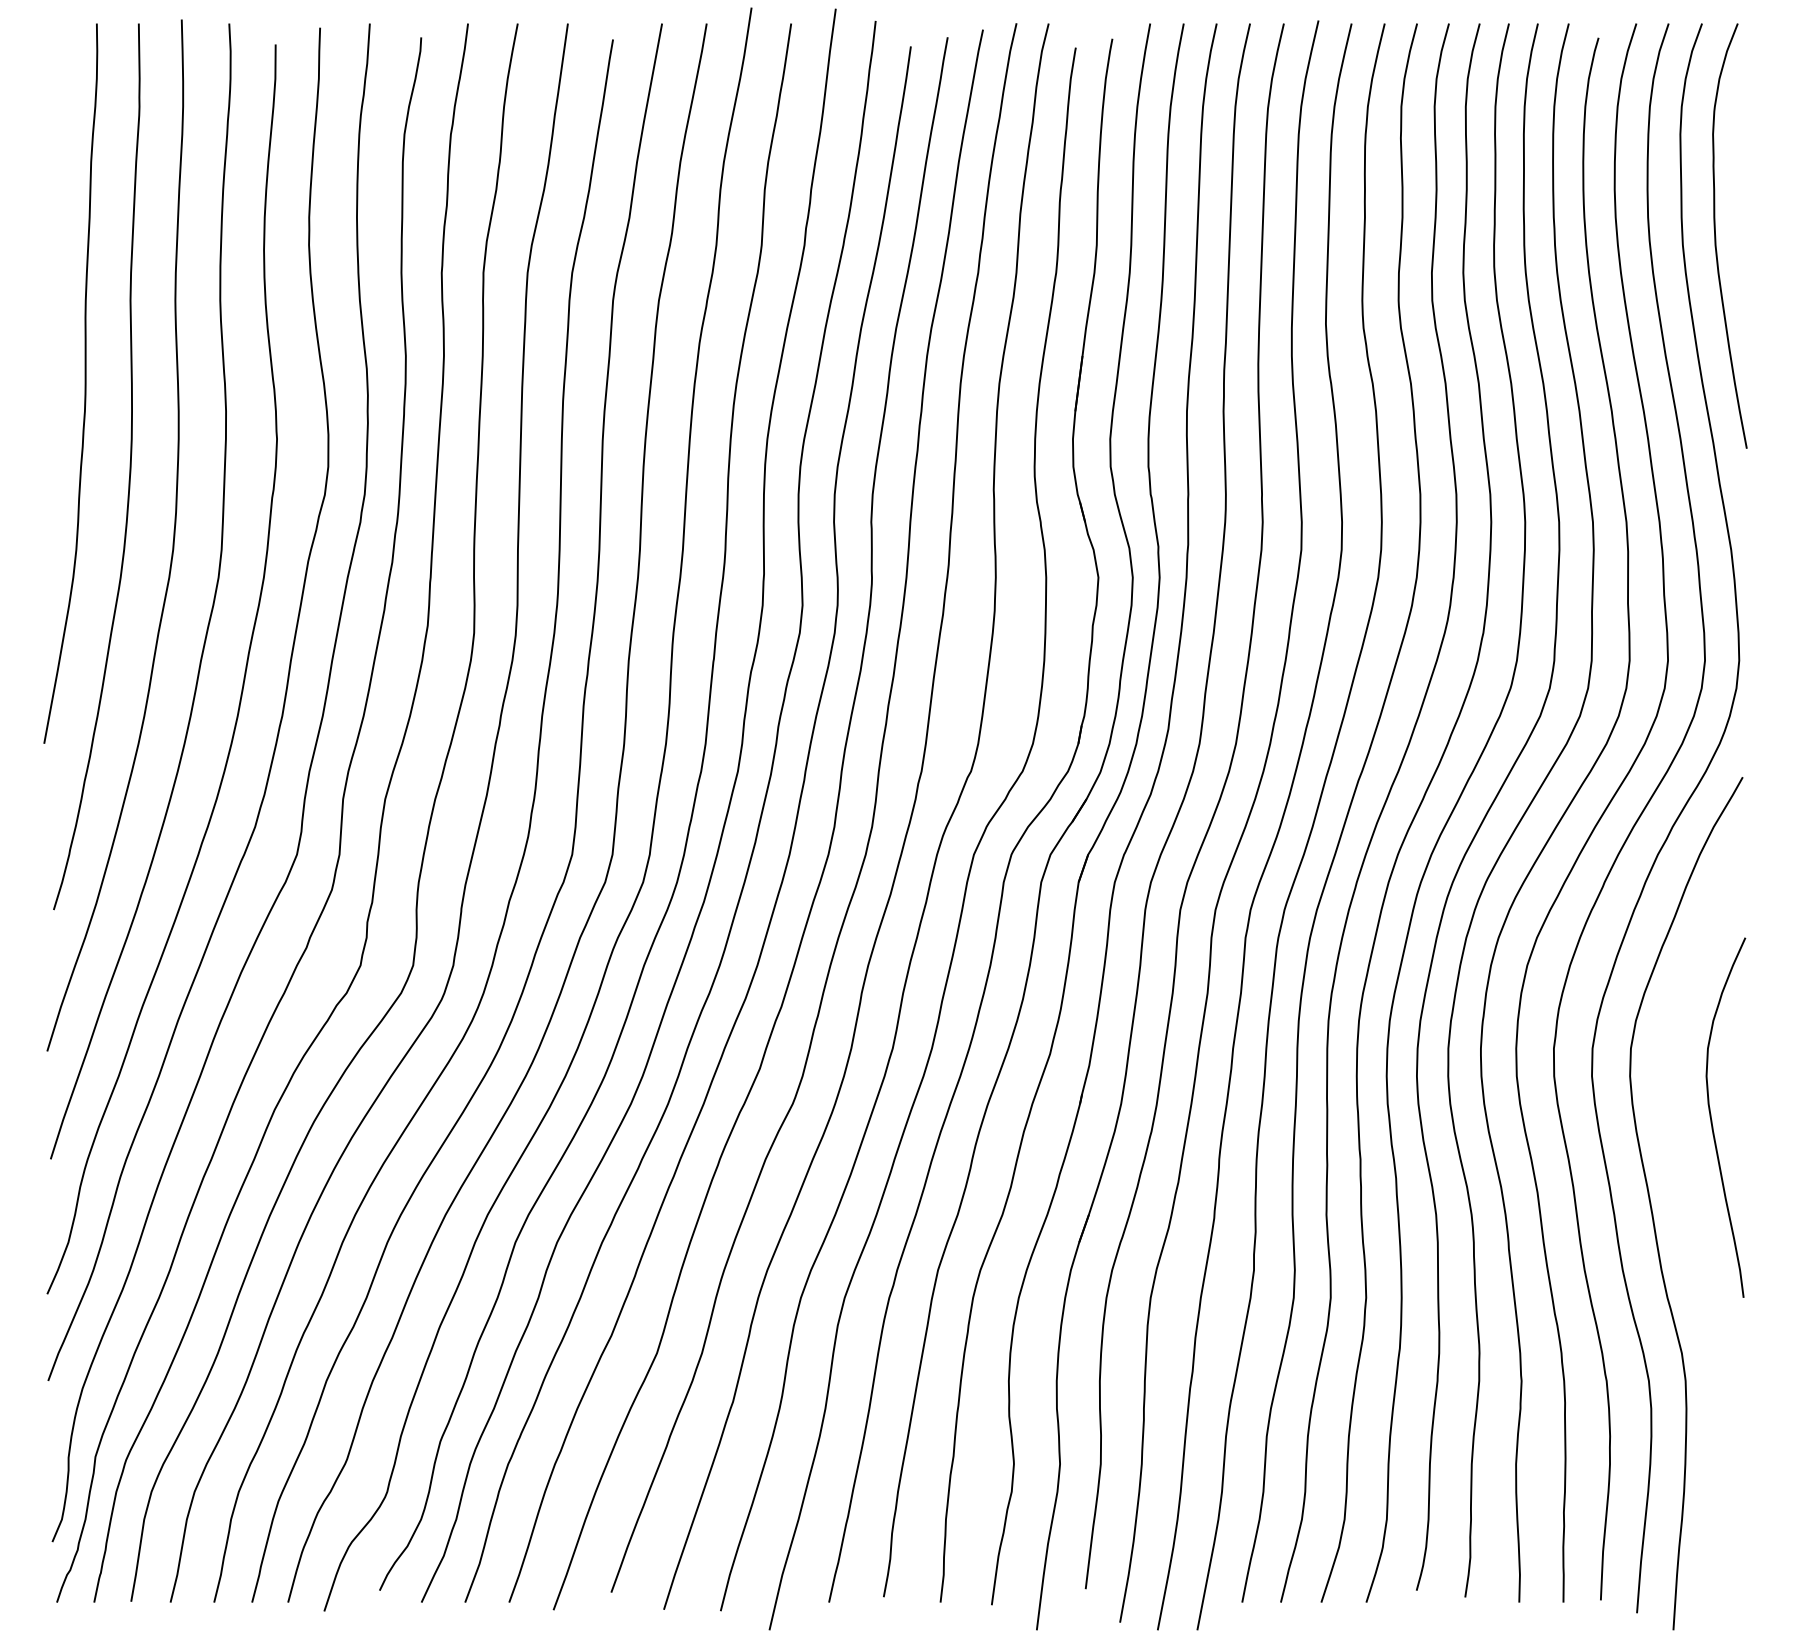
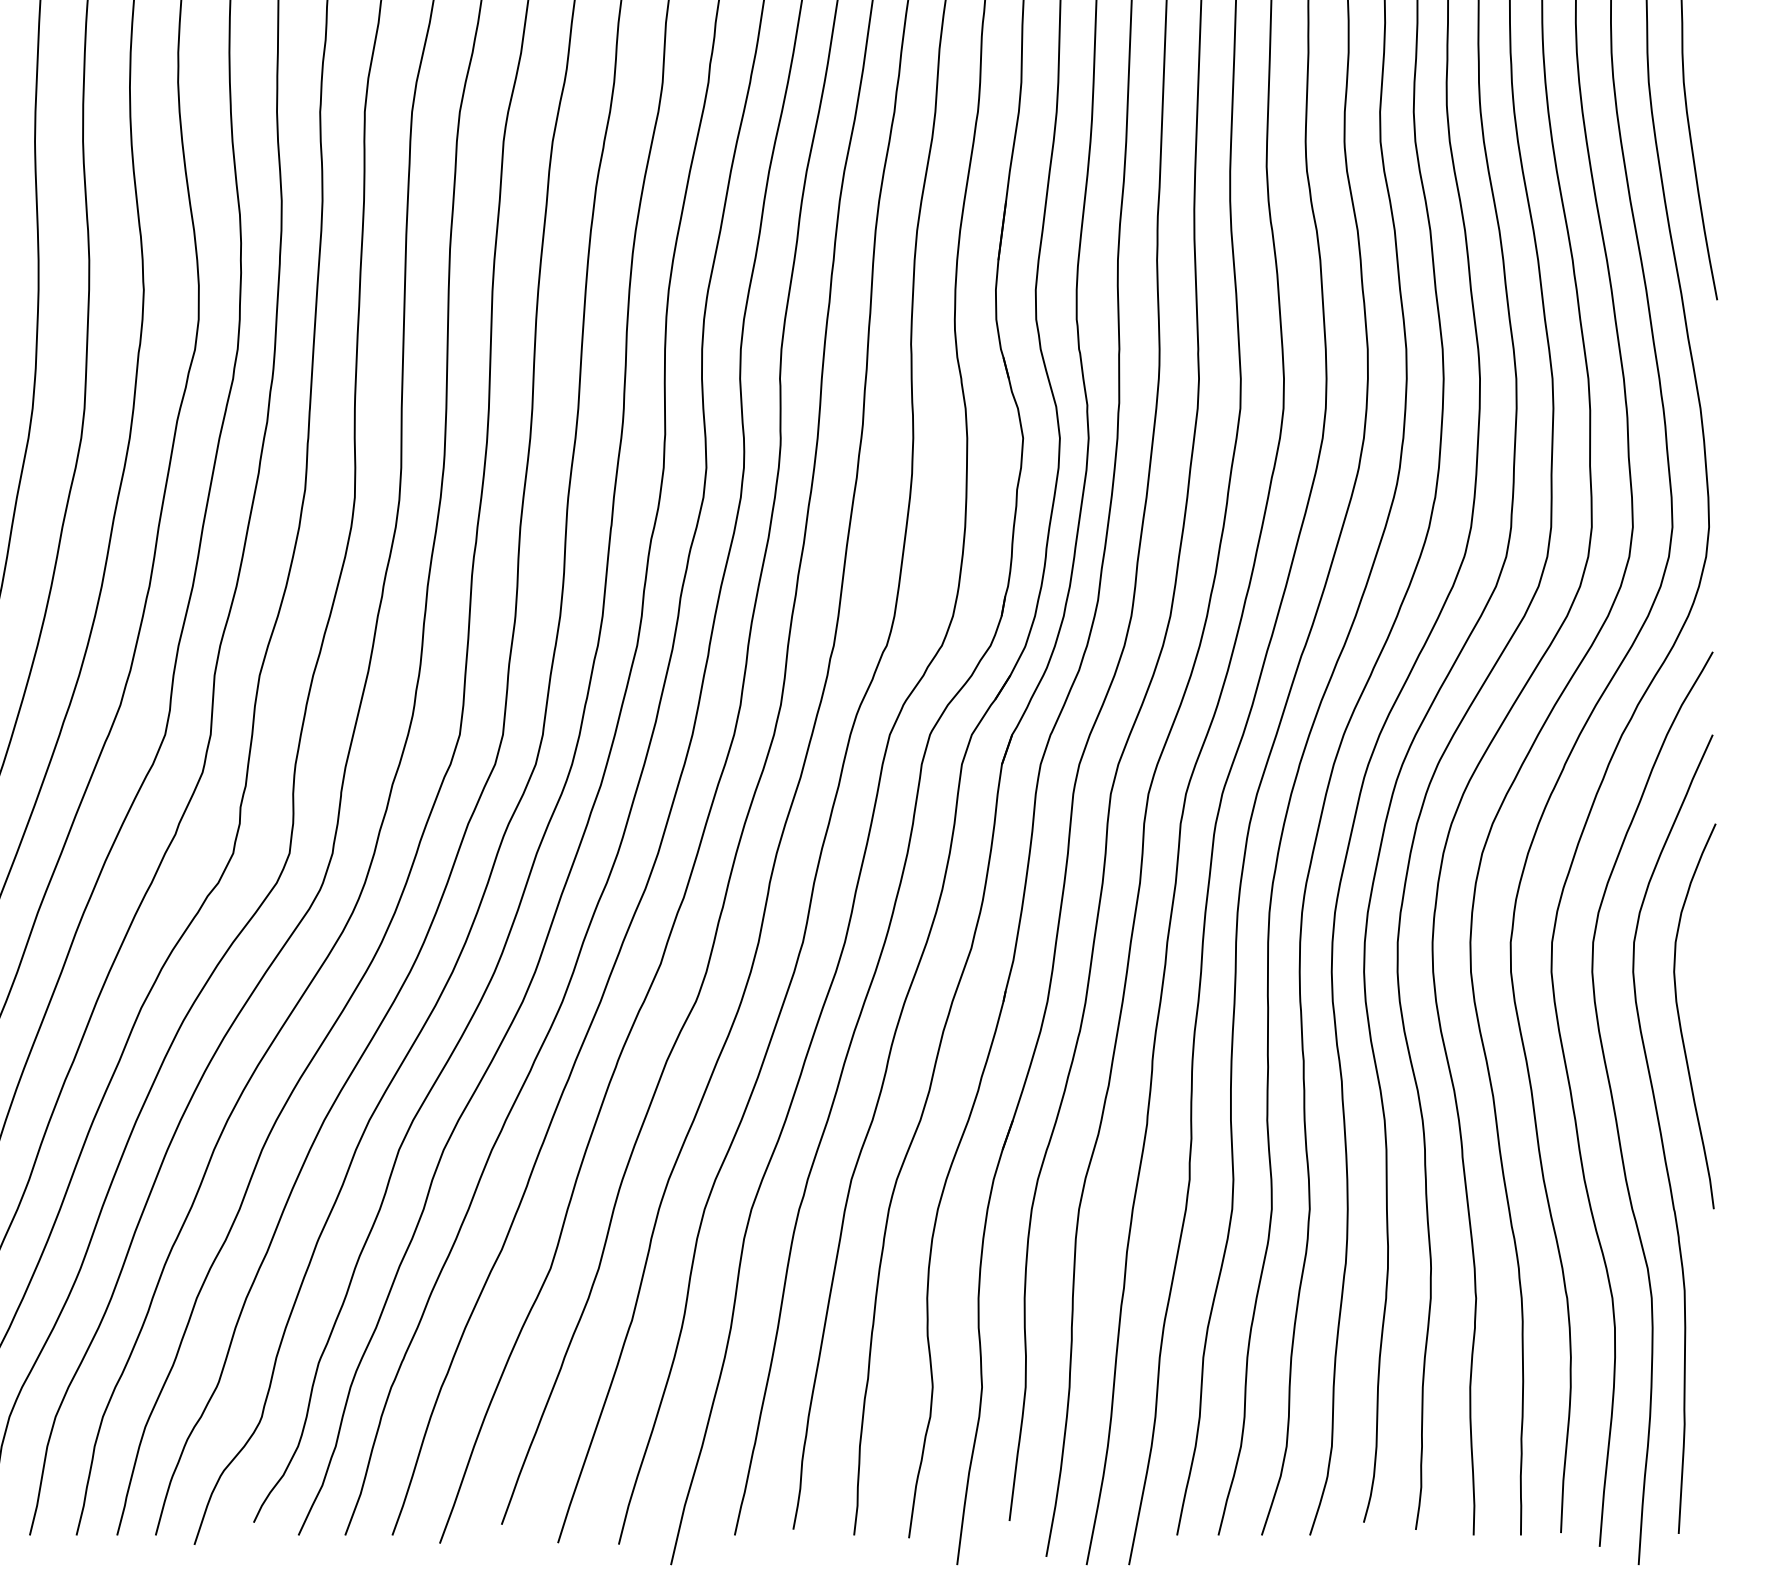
curve: (1695, 1227) -> (1662, 1133), added

